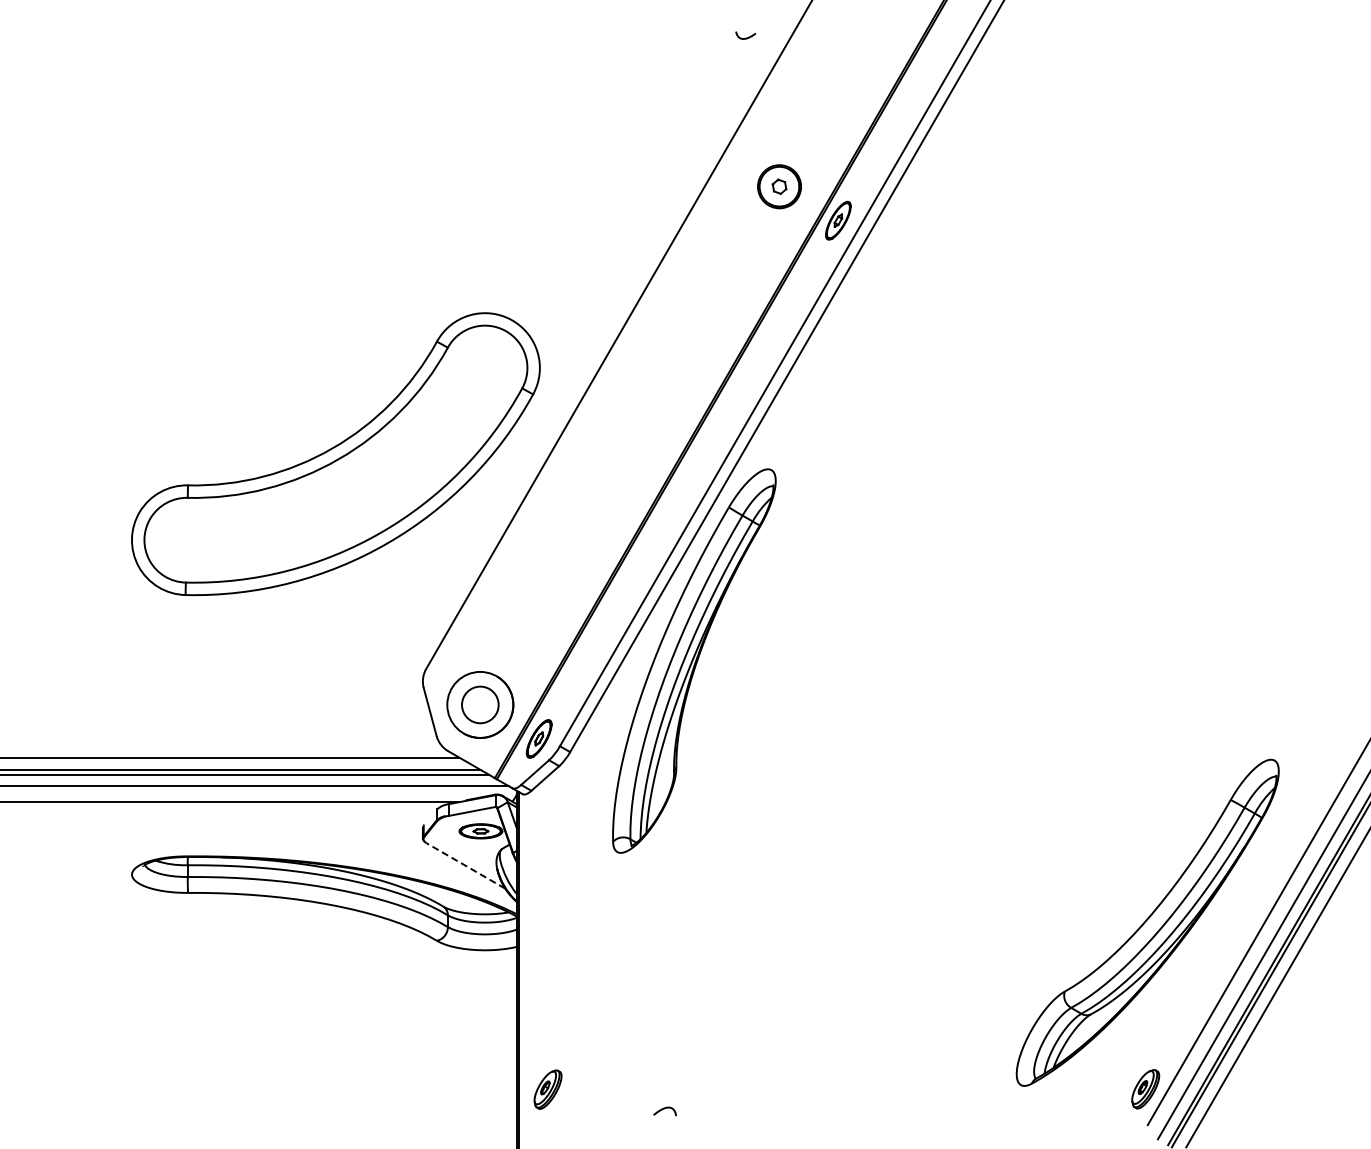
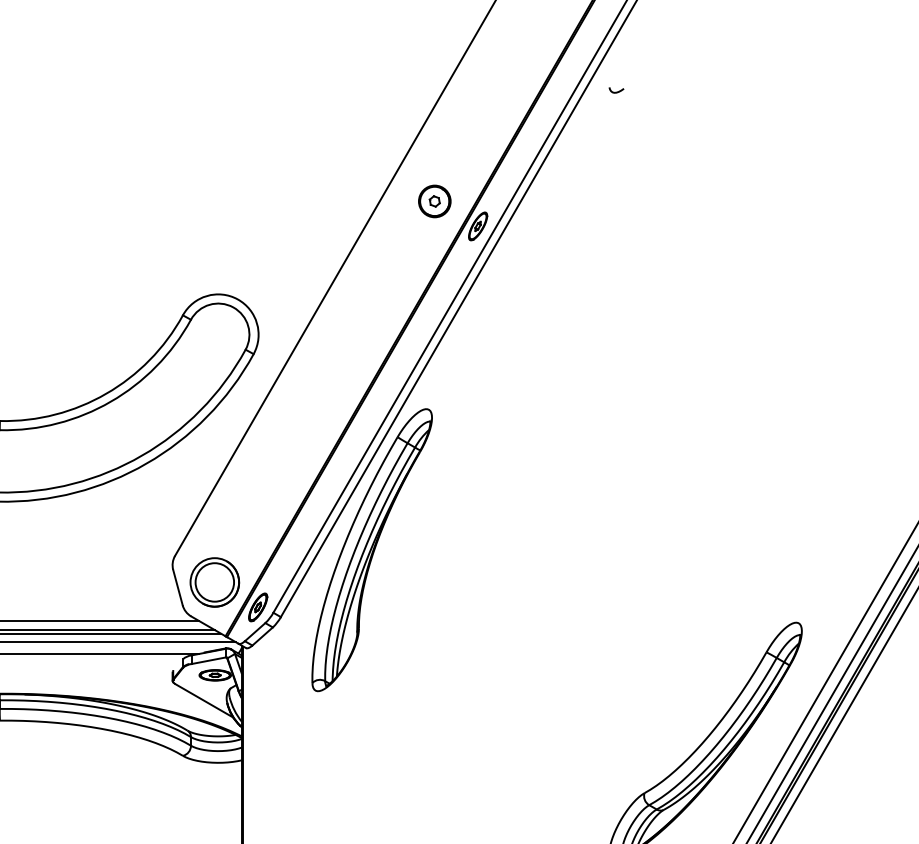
curve: (745, 37) -> (616, 91), moved
circle: (480, 704) -> (214, 582), size x1.43
line: (465, 865) -> (203, 700), dashed -> solid

